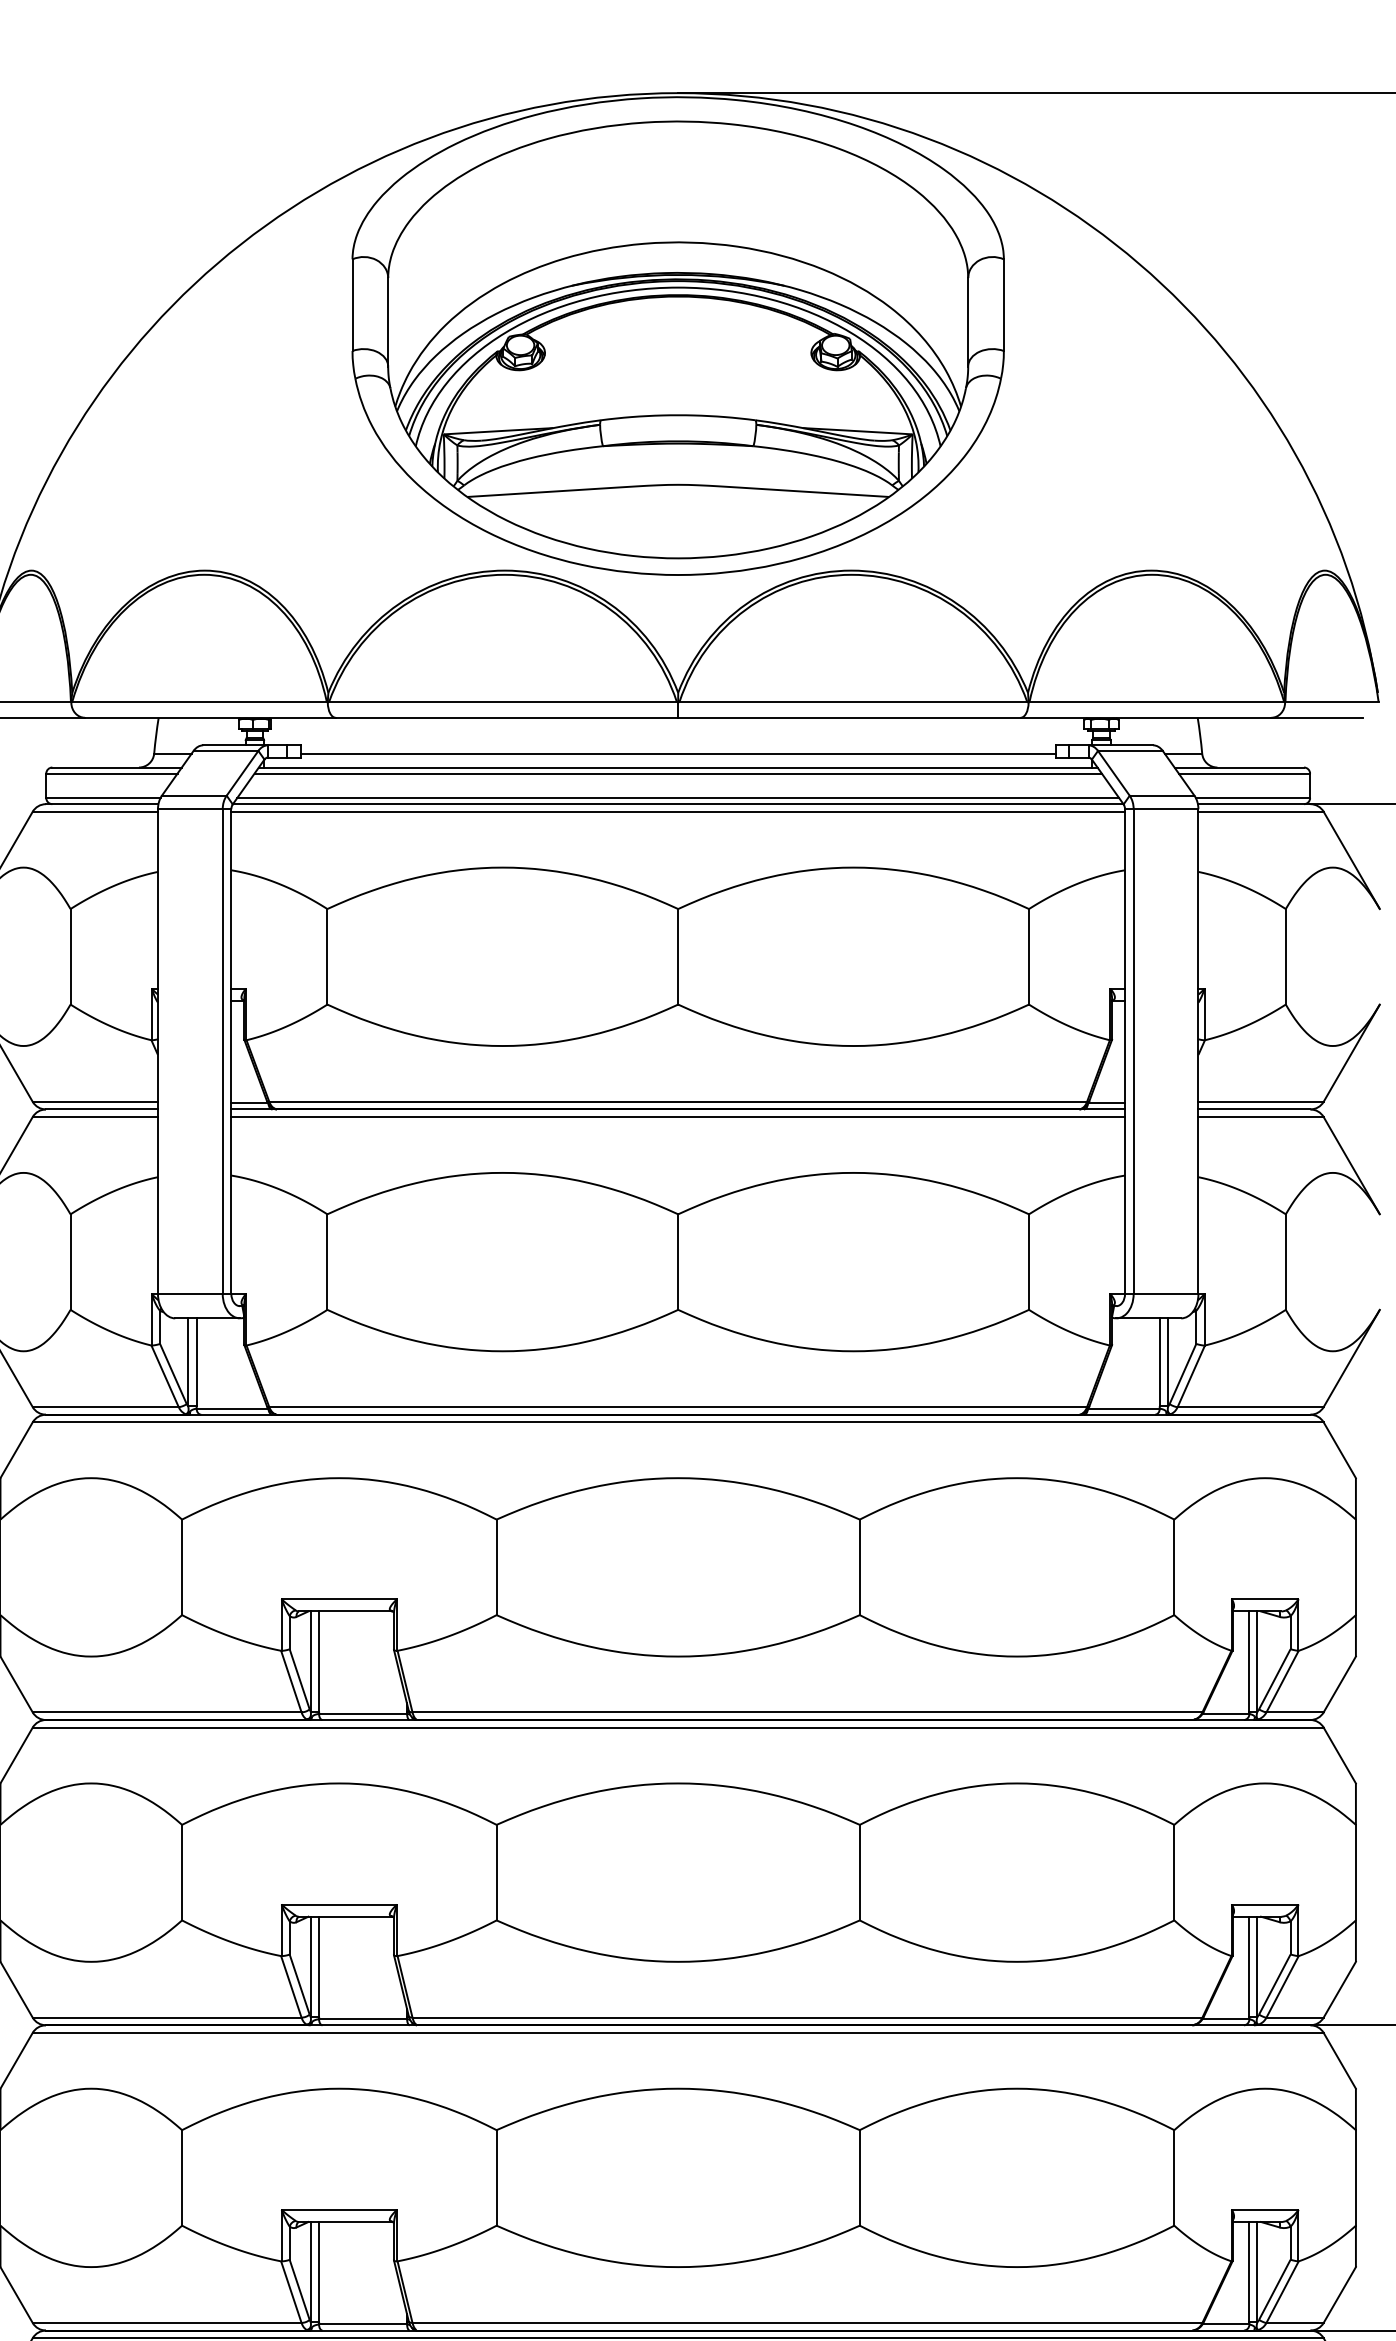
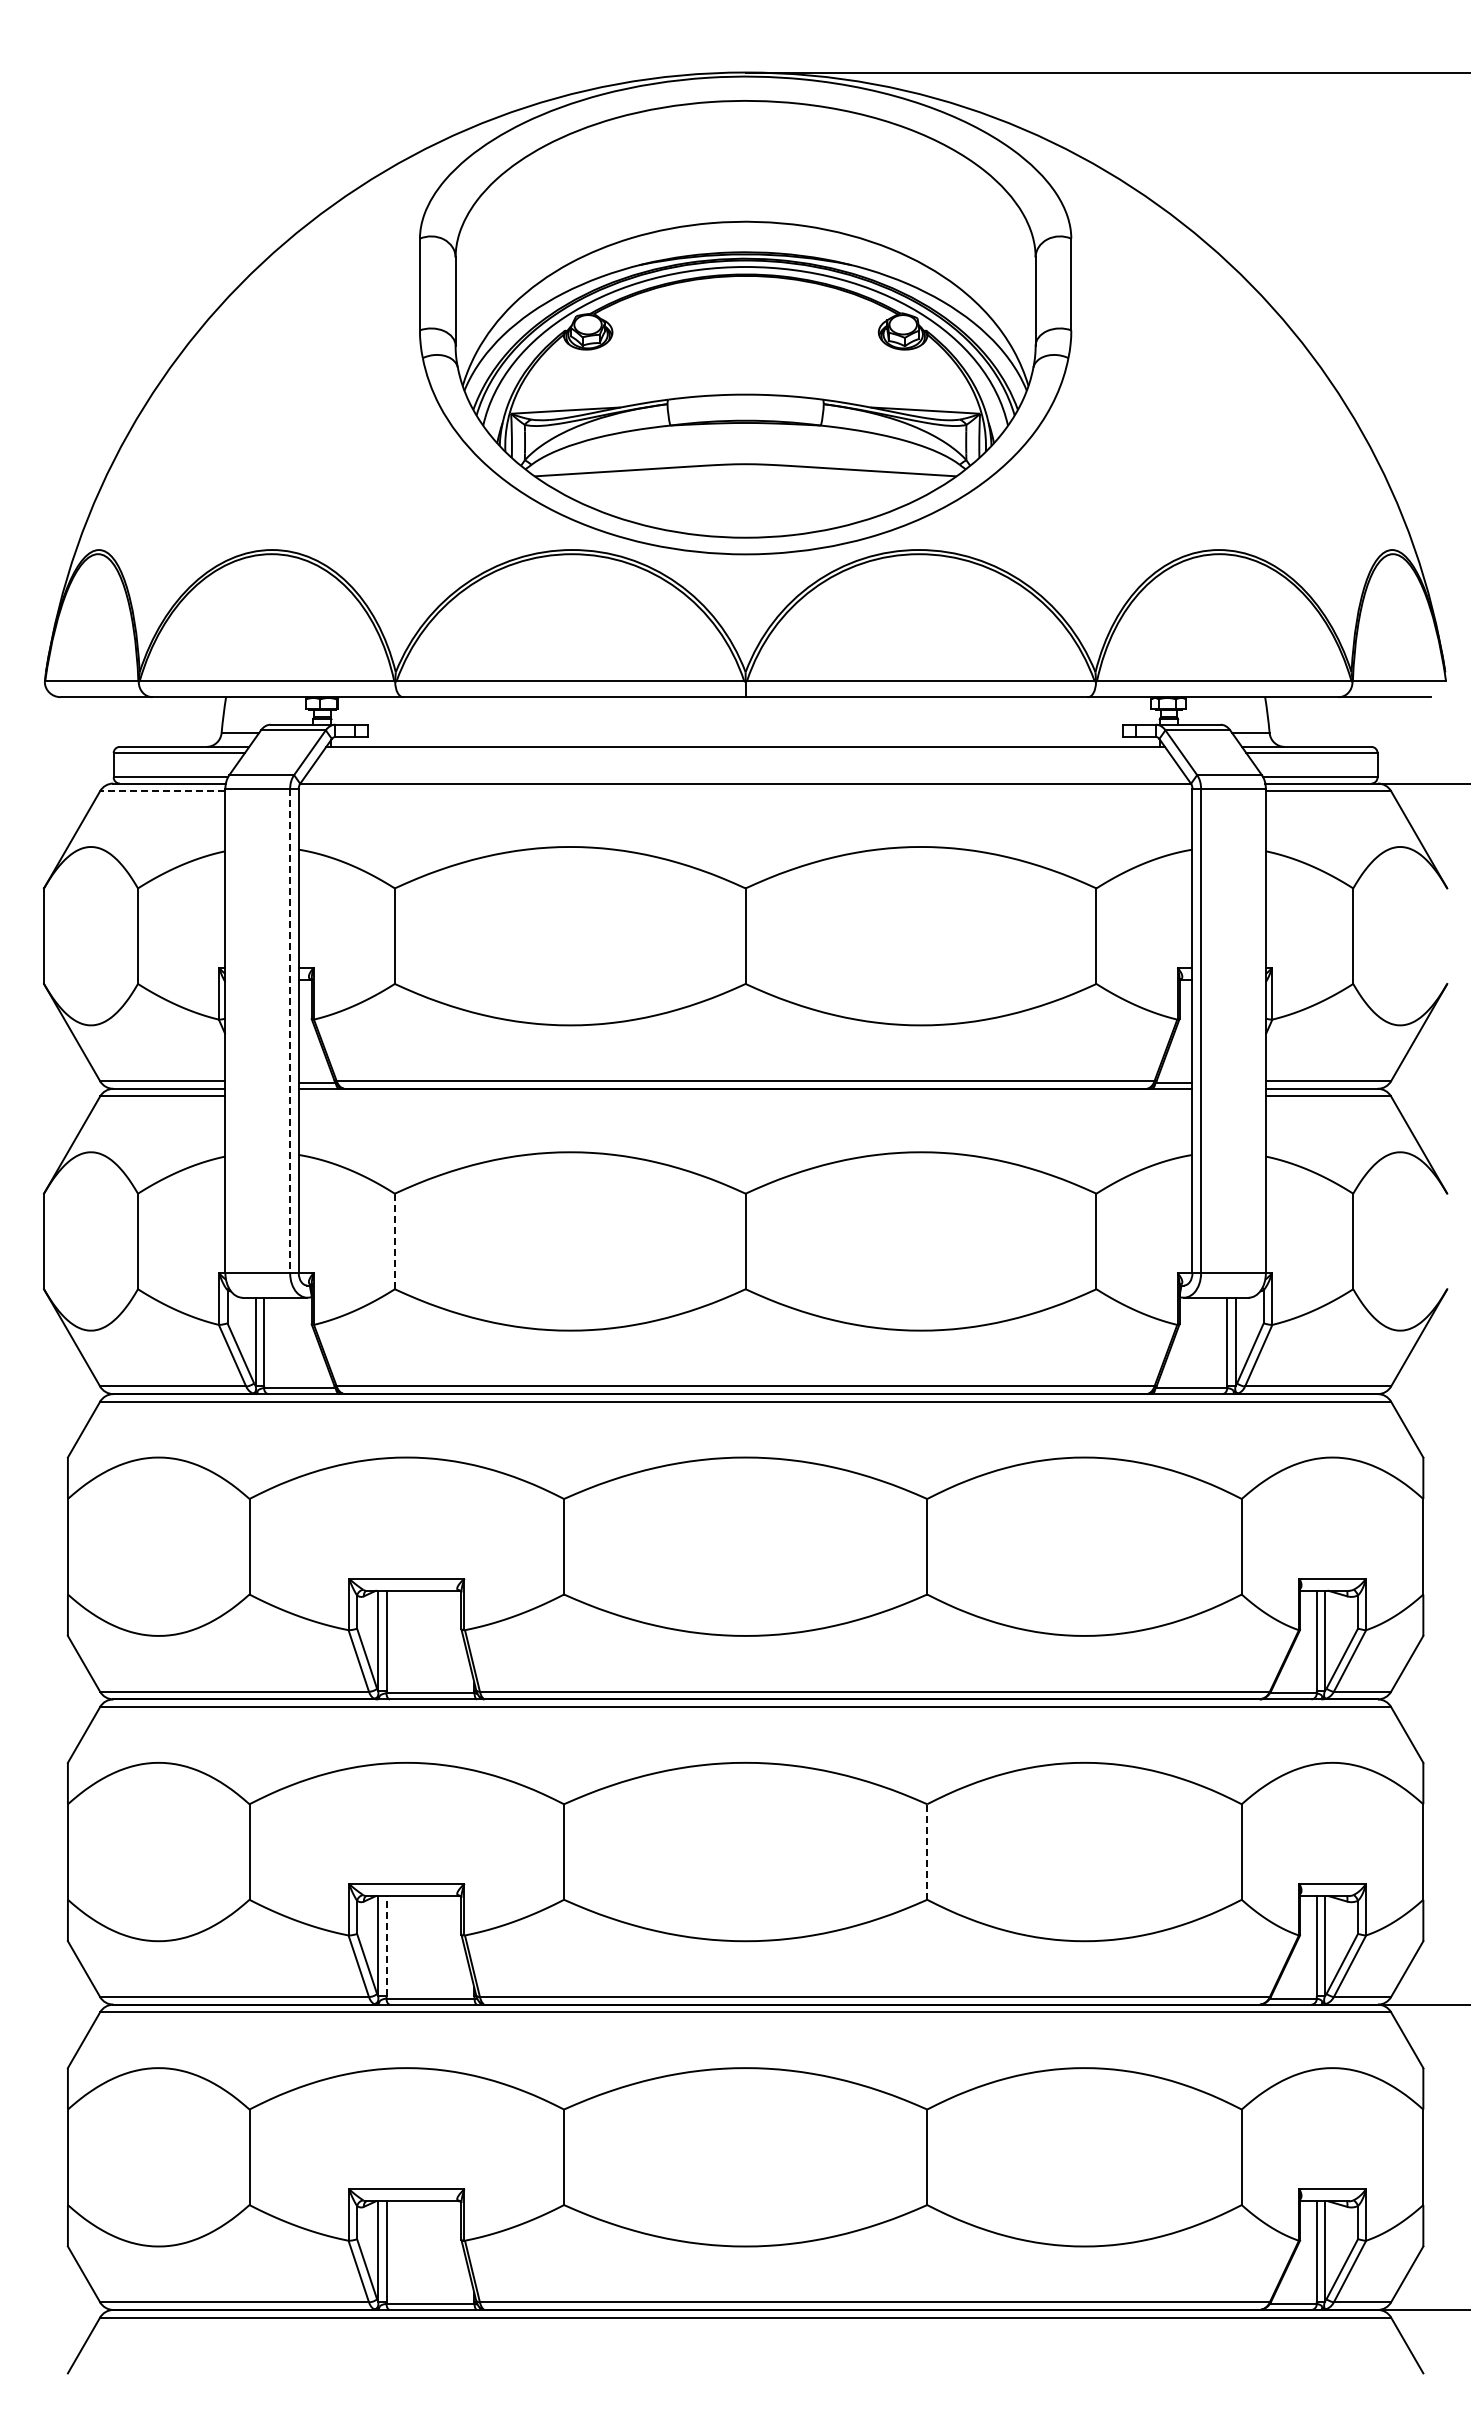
line: (678, 754) -> (745, 733), removed
line: (678, 774) -> (745, 753), removed
line: (678, 798) -> (745, 777), removed
line: (95, 812) -> (162, 791), solid -> dashed
line: (678, 812) -> (745, 791), removed
line: (223, 1052) -> (290, 1031), solid -> dashed
line: (678, 1117) -> (745, 1096), removed
line: (327, 1262) -> (394, 1241), solid -> dashed
line: (860, 1873) -> (927, 1852), solid -> dashed
line: (319, 1966) -> (386, 1945), solid -> dashed

